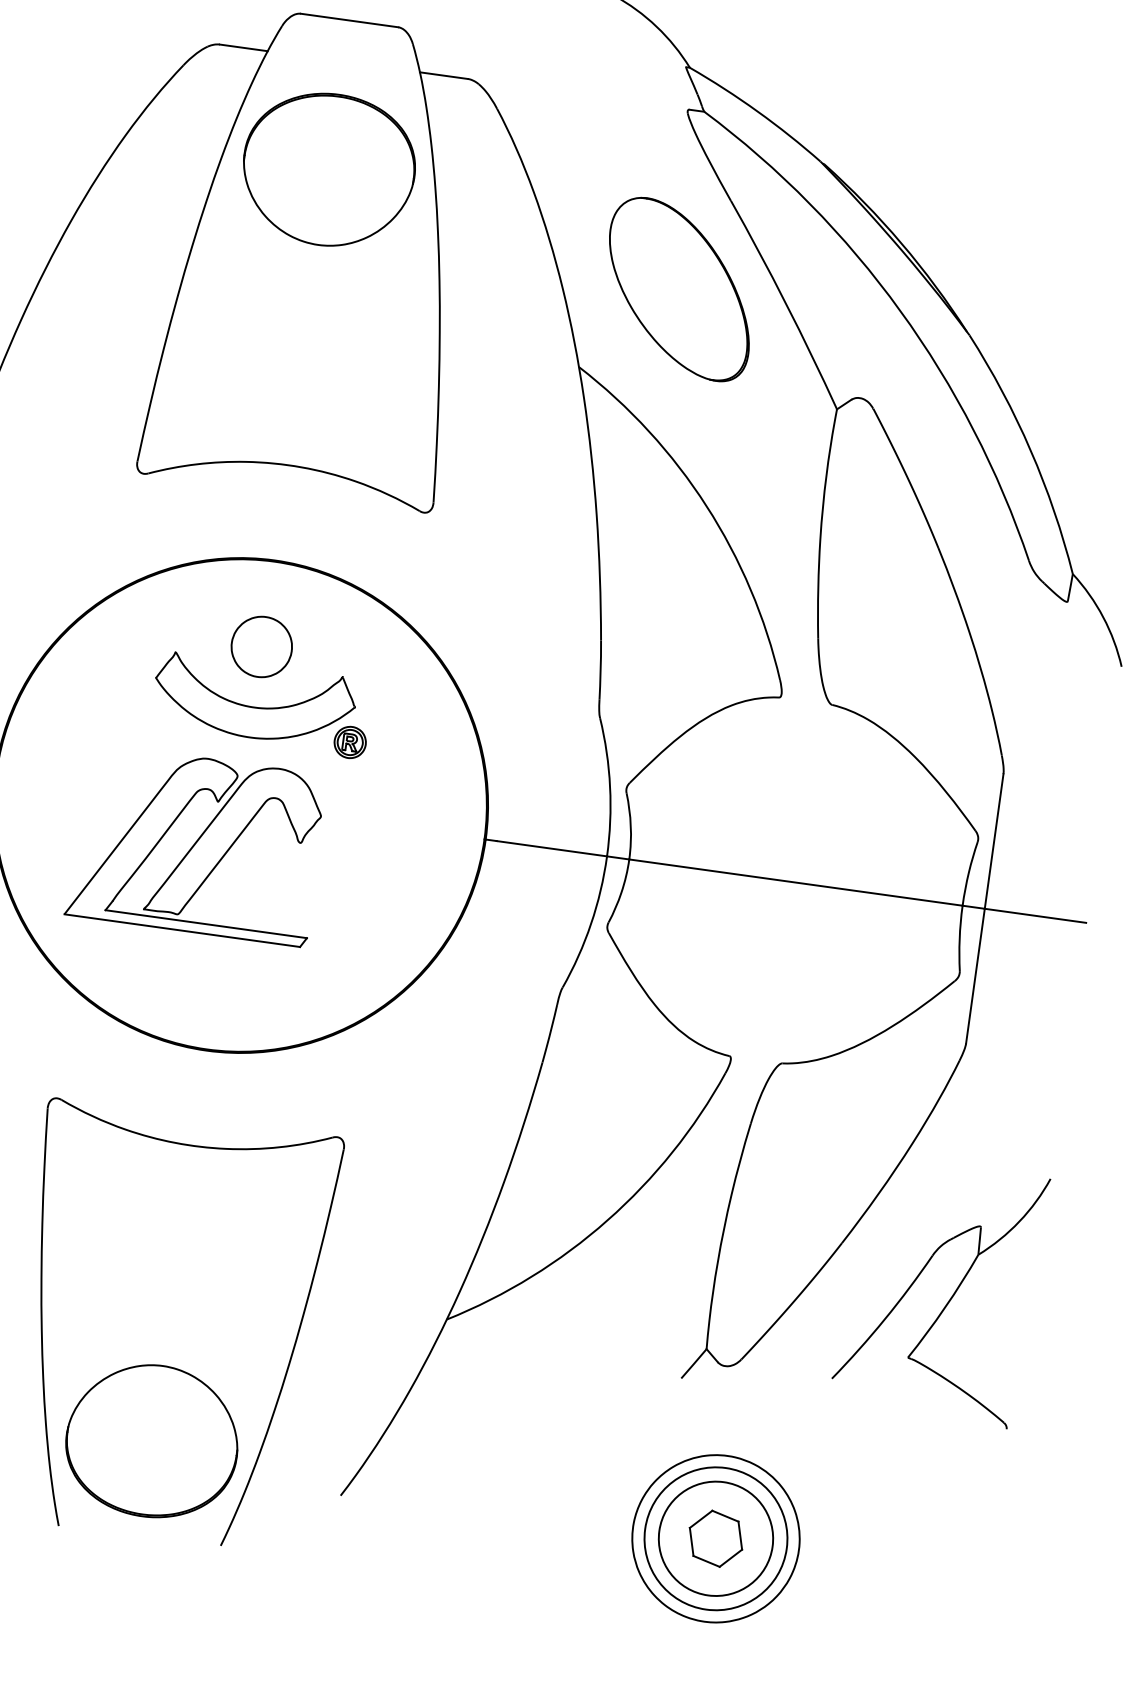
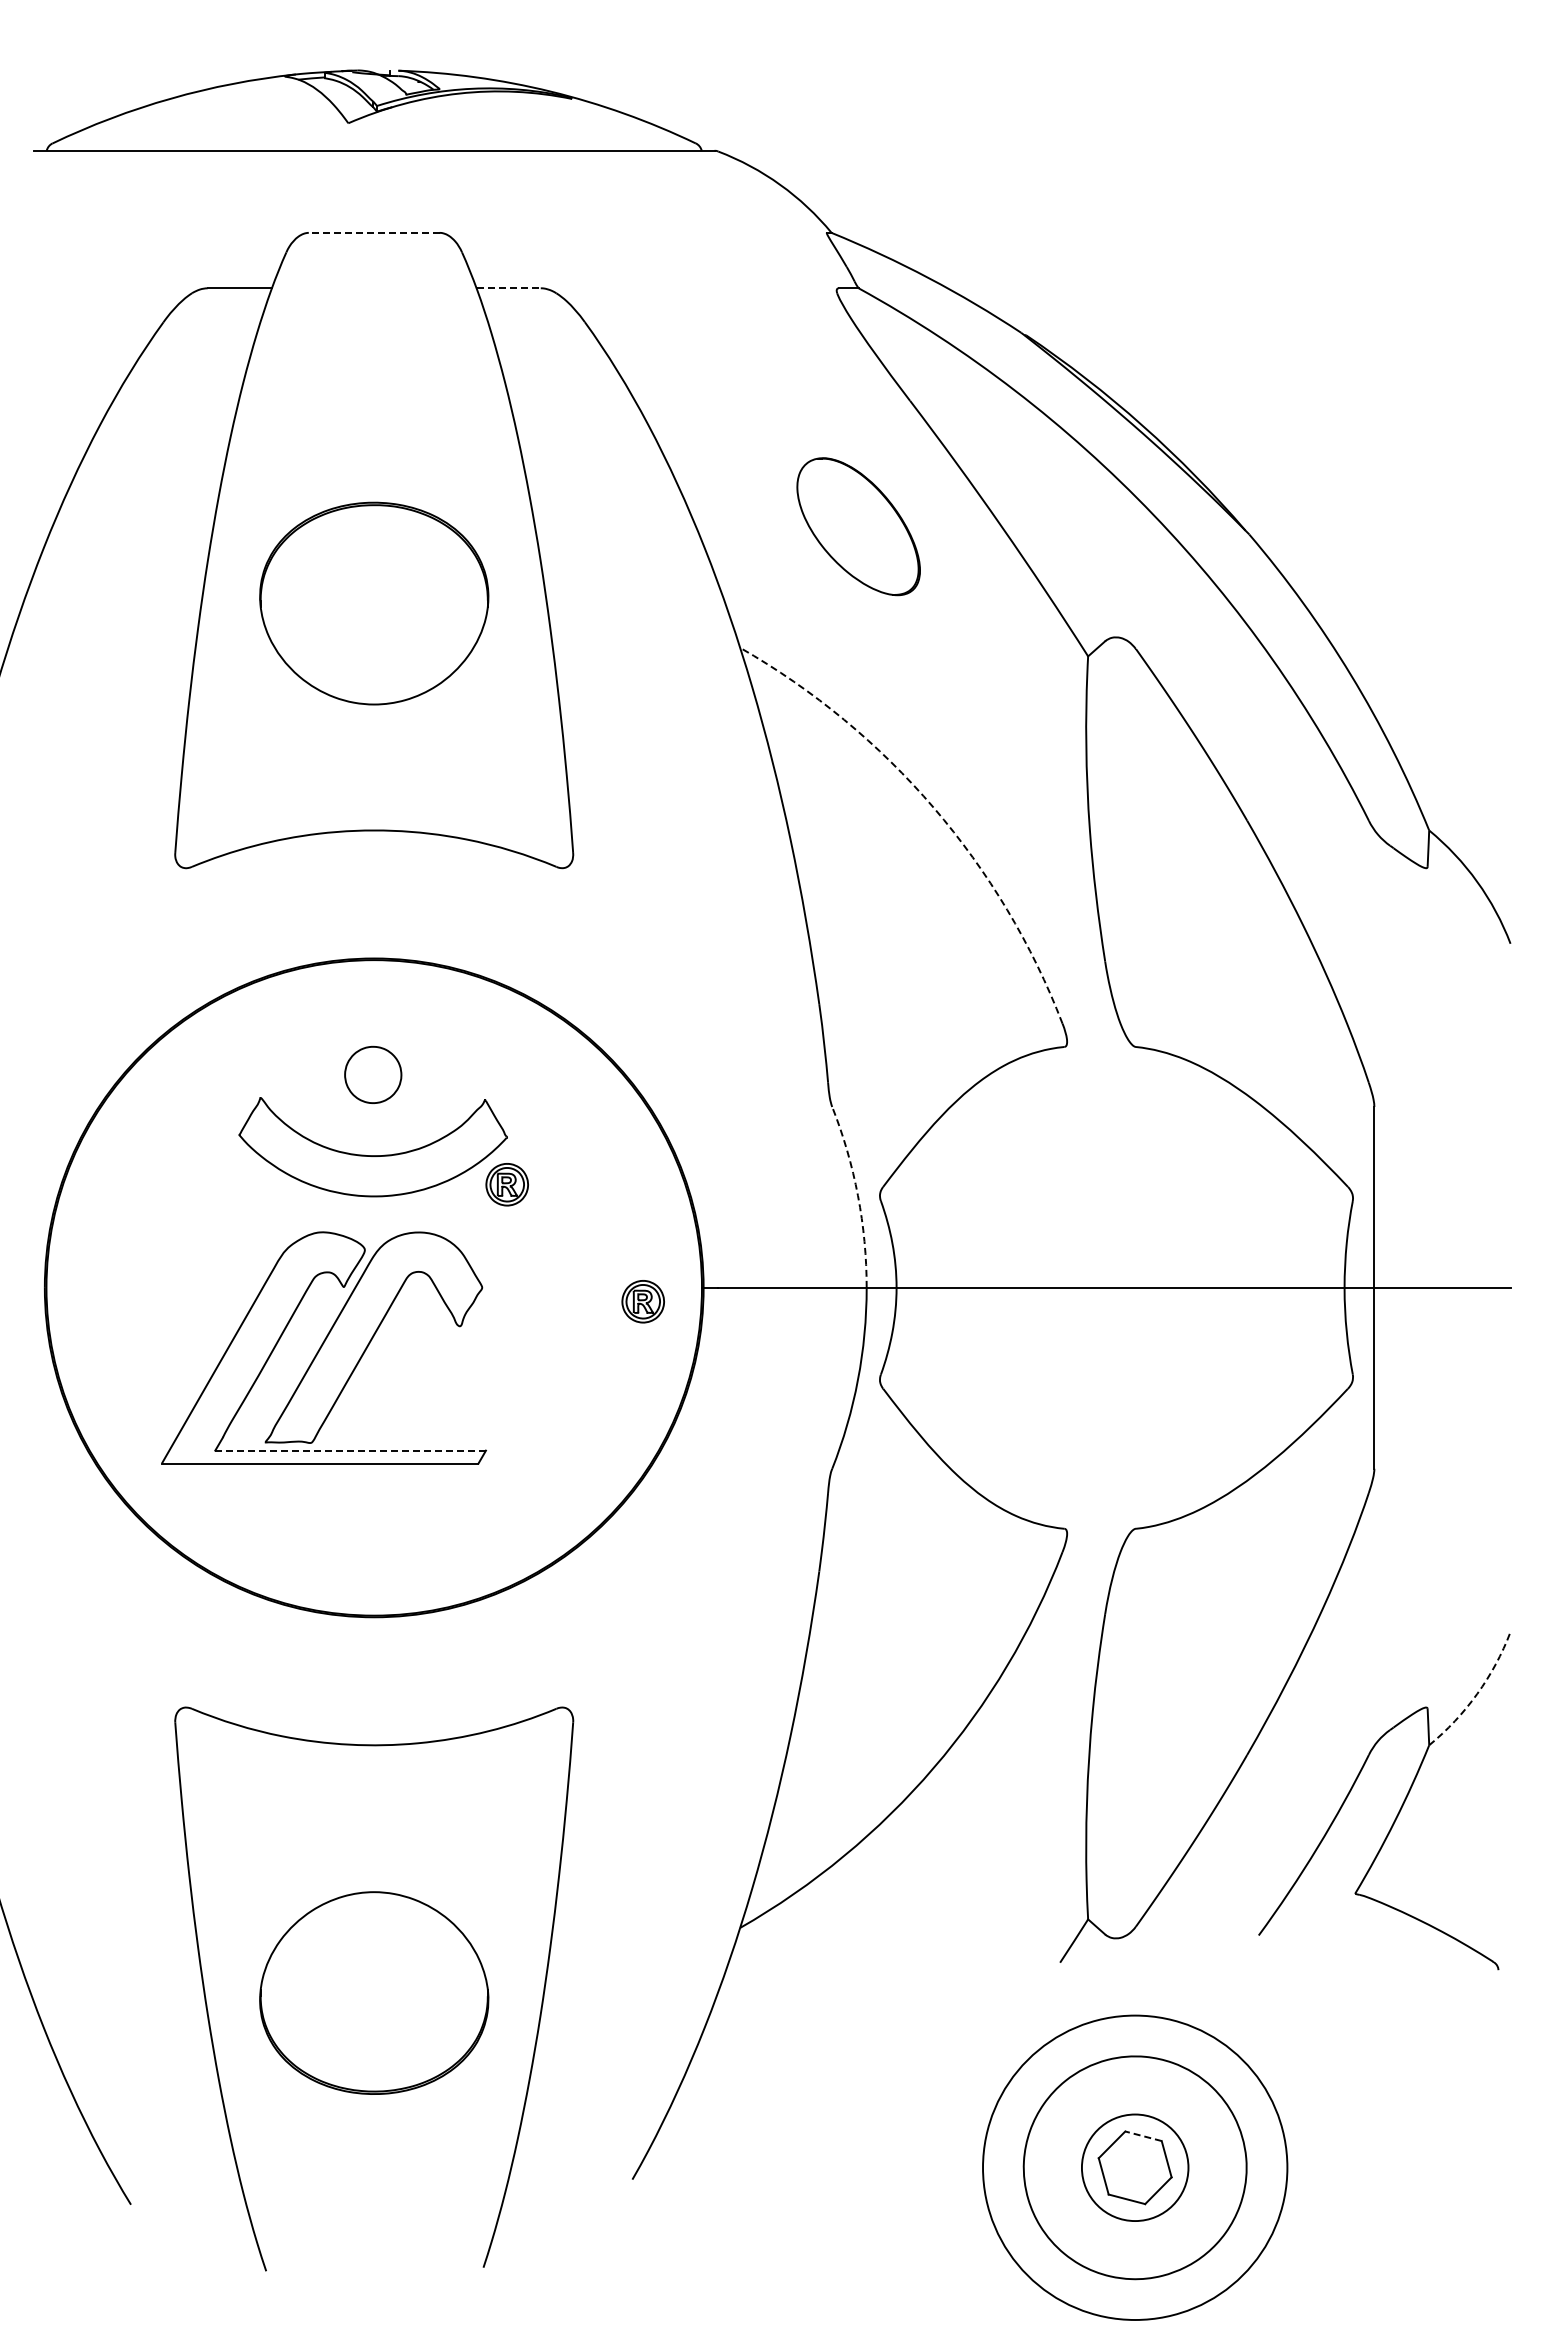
line: (349, 20) -> (373, 232), solid -> dashed
line: (444, 75) -> (509, 288), solid -> dashed
part: (329, 169) -> (374, 603), moved
part: (679, 289) -> (858, 526), size x0.6
arc: (706, 505) -> (933, 807), solid -> dashed
part: (262, 646) -> (373, 1074), size x0.7
arc: (610, 786) -> (858, 1195), solid -> dashed
part: (438, 843) -> (642, 1301), added
line: (206, 924) -> (350, 1450), solid -> dashed
arc: (1019, 1221) -> (1477, 1693), solid -> dashed
part: (152, 1440) -> (374, 1992), moved
line: (725, 1516) -> (1143, 2136), solid -> dashed
circle: (716, 1538) -> (1135, 2167), size x0.7
circle: (716, 1538) -> (1135, 2167), size x1.6

